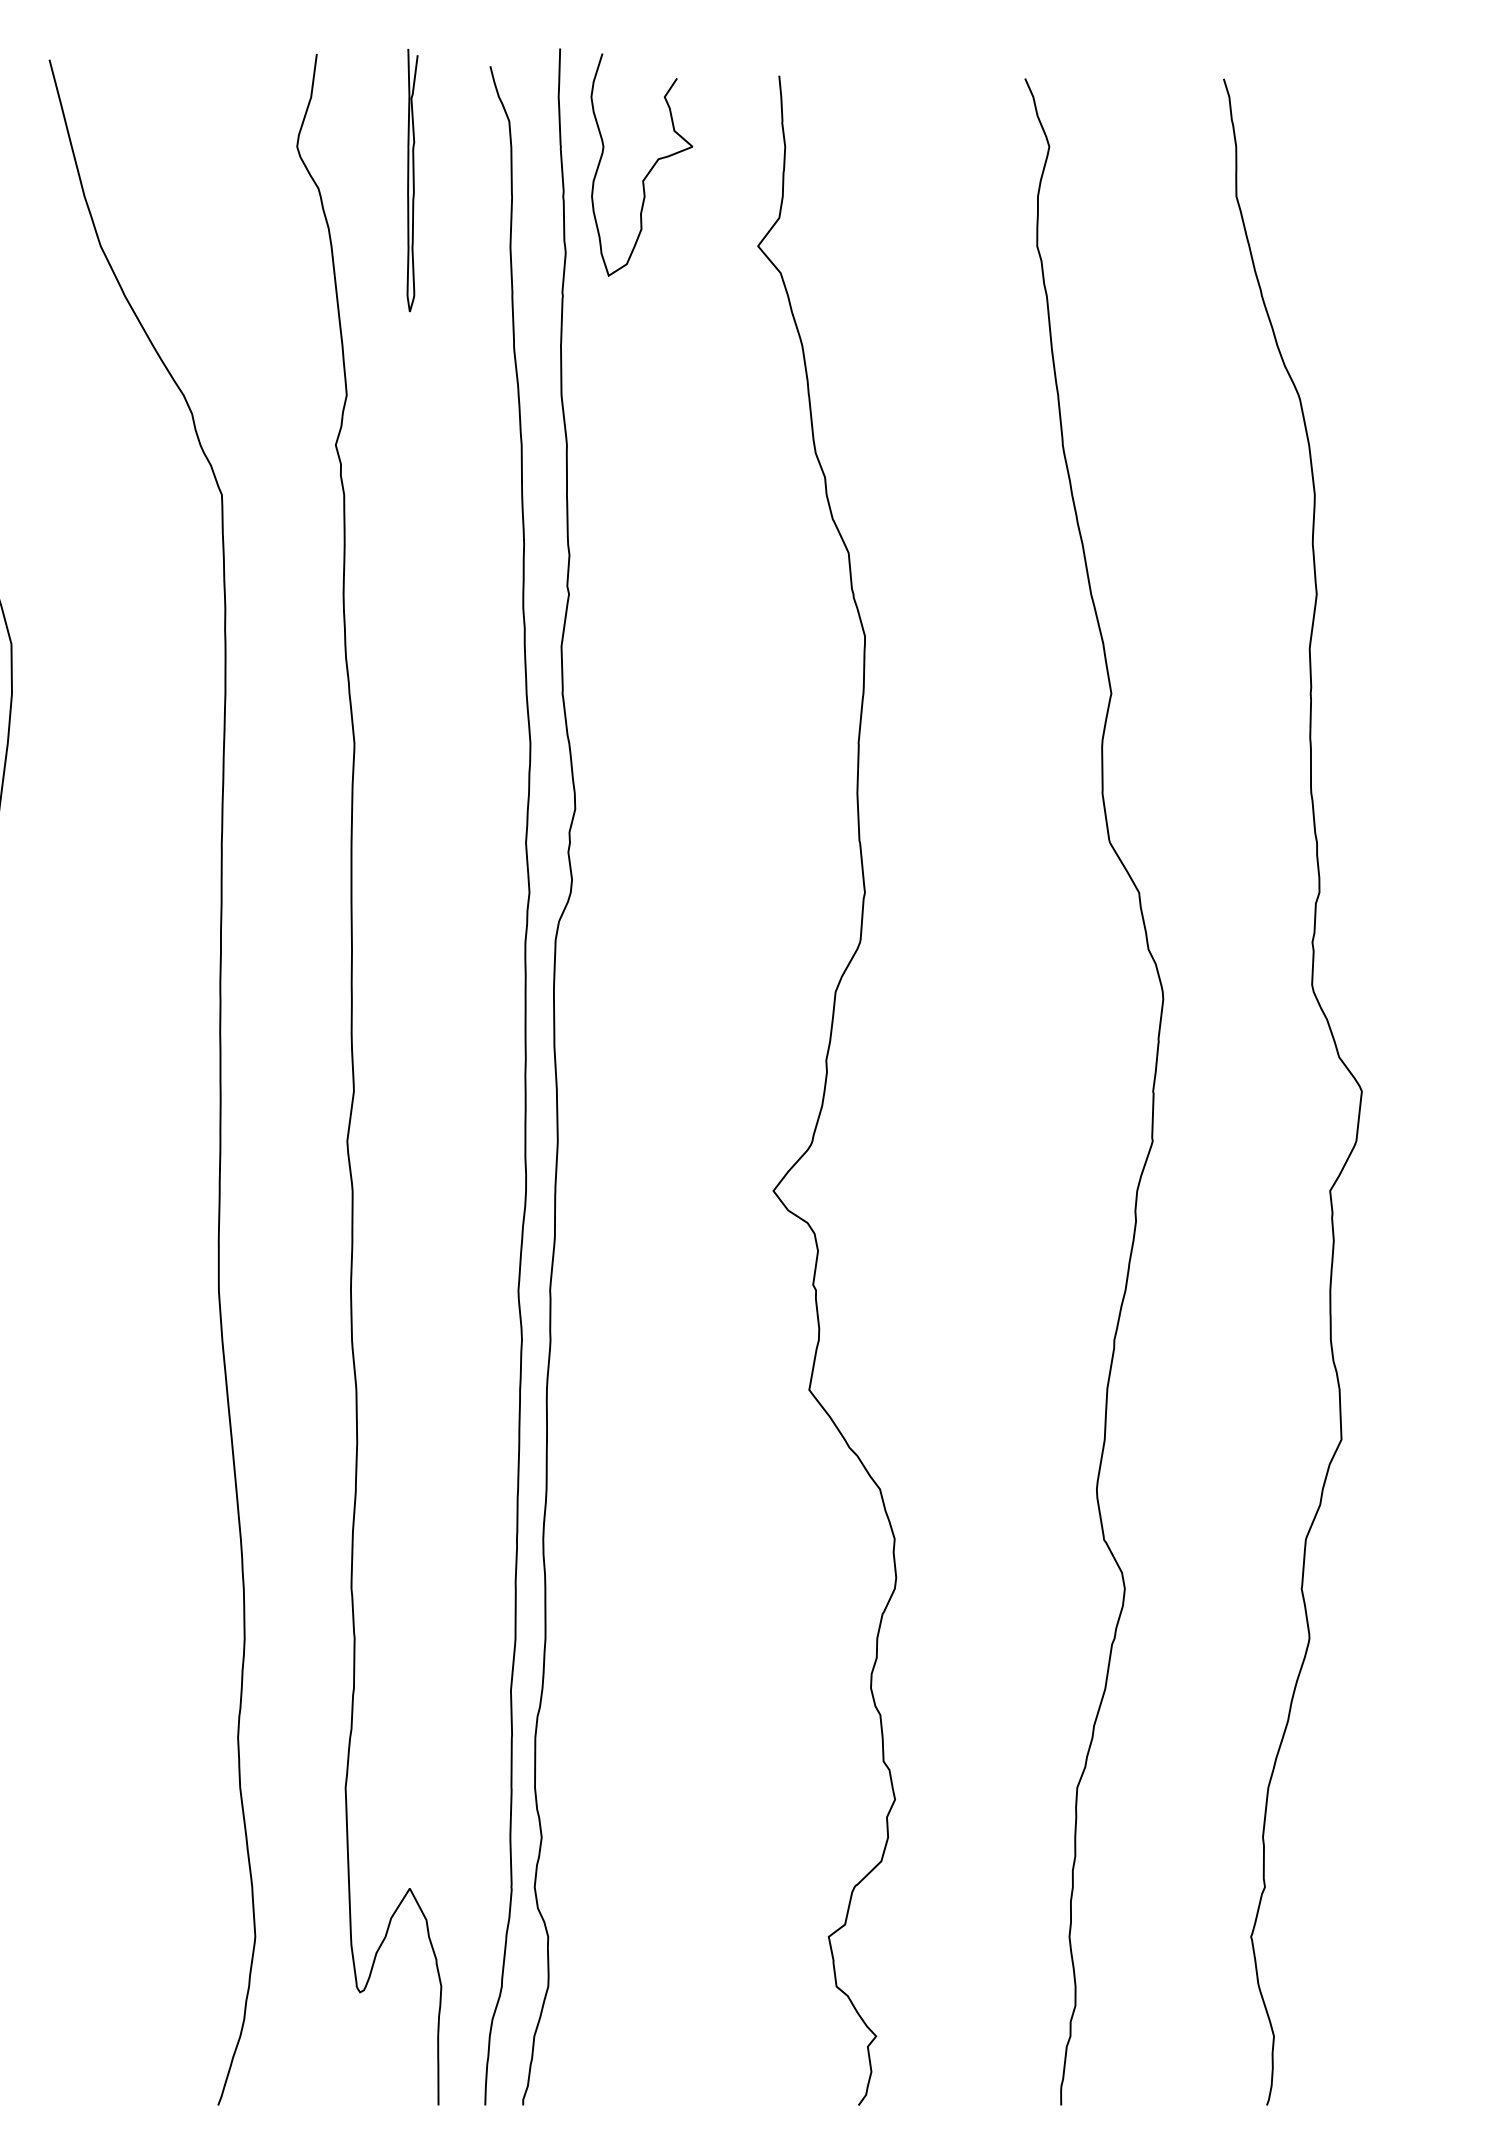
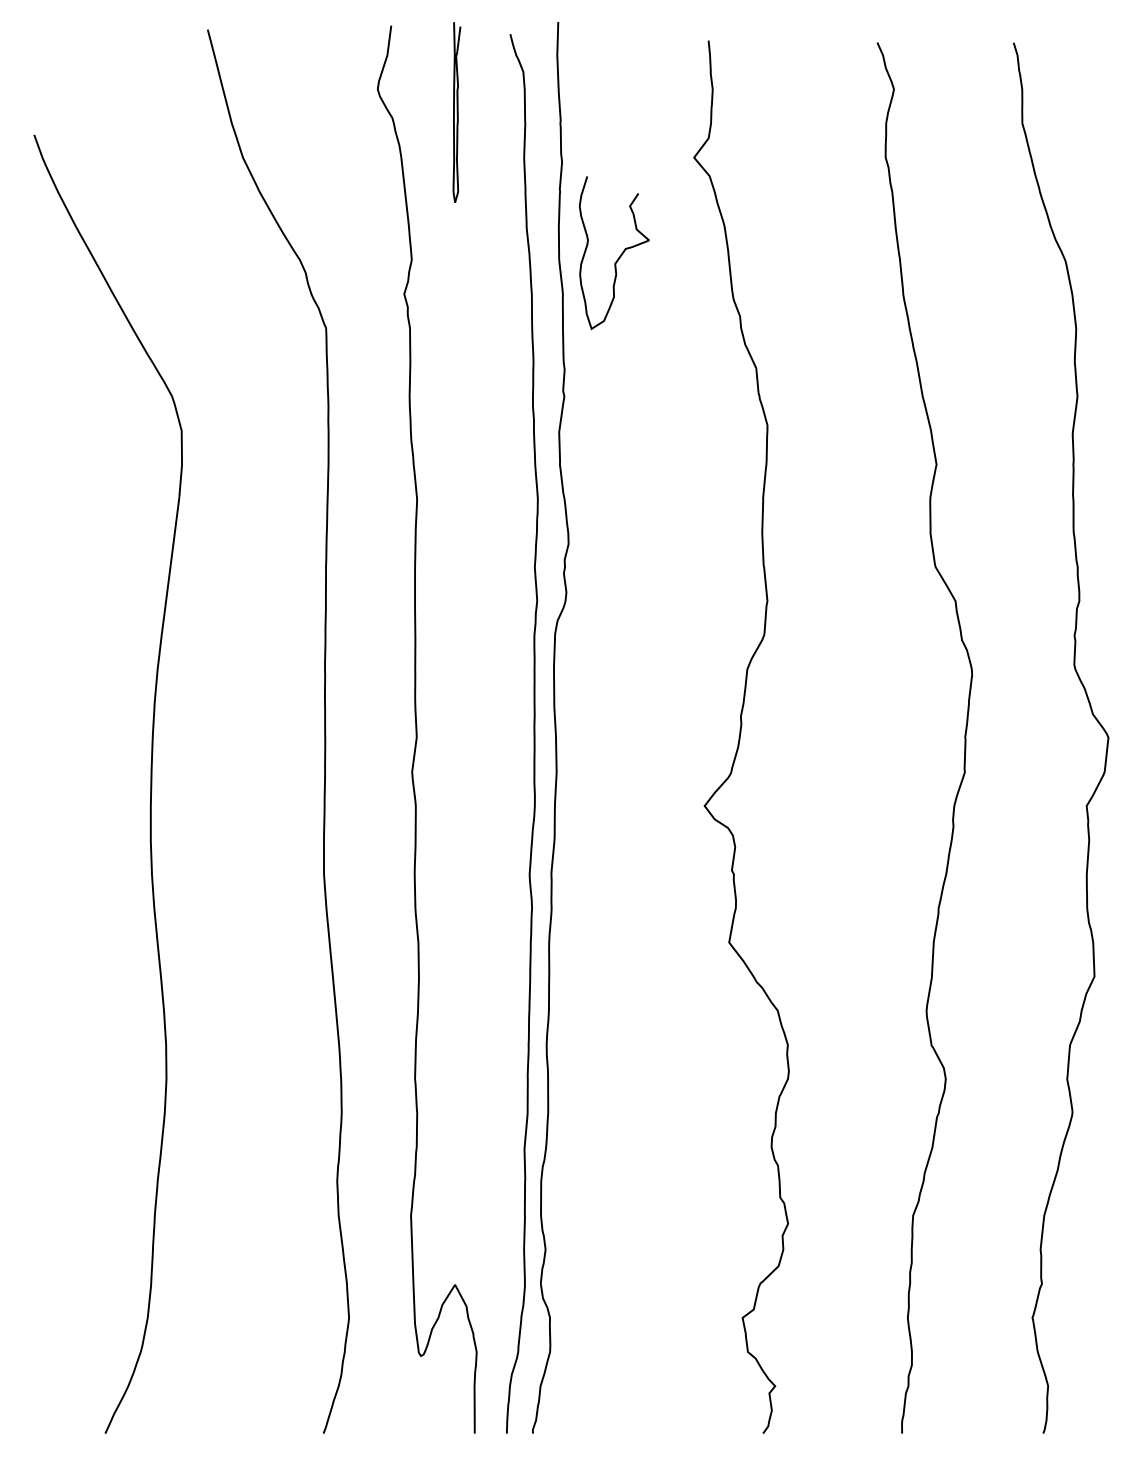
curve: (647, 171) -> (618, 257), moved

